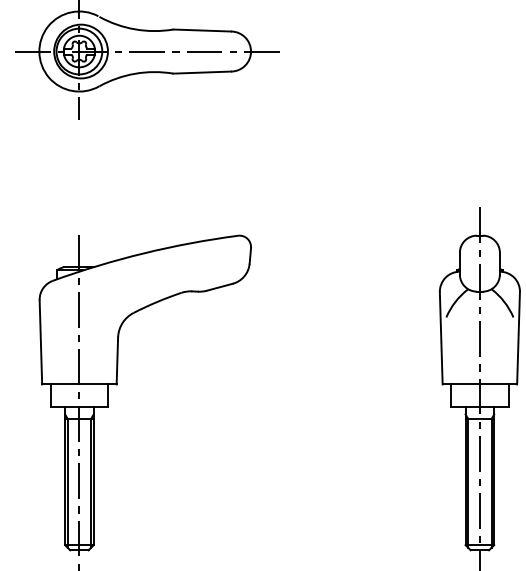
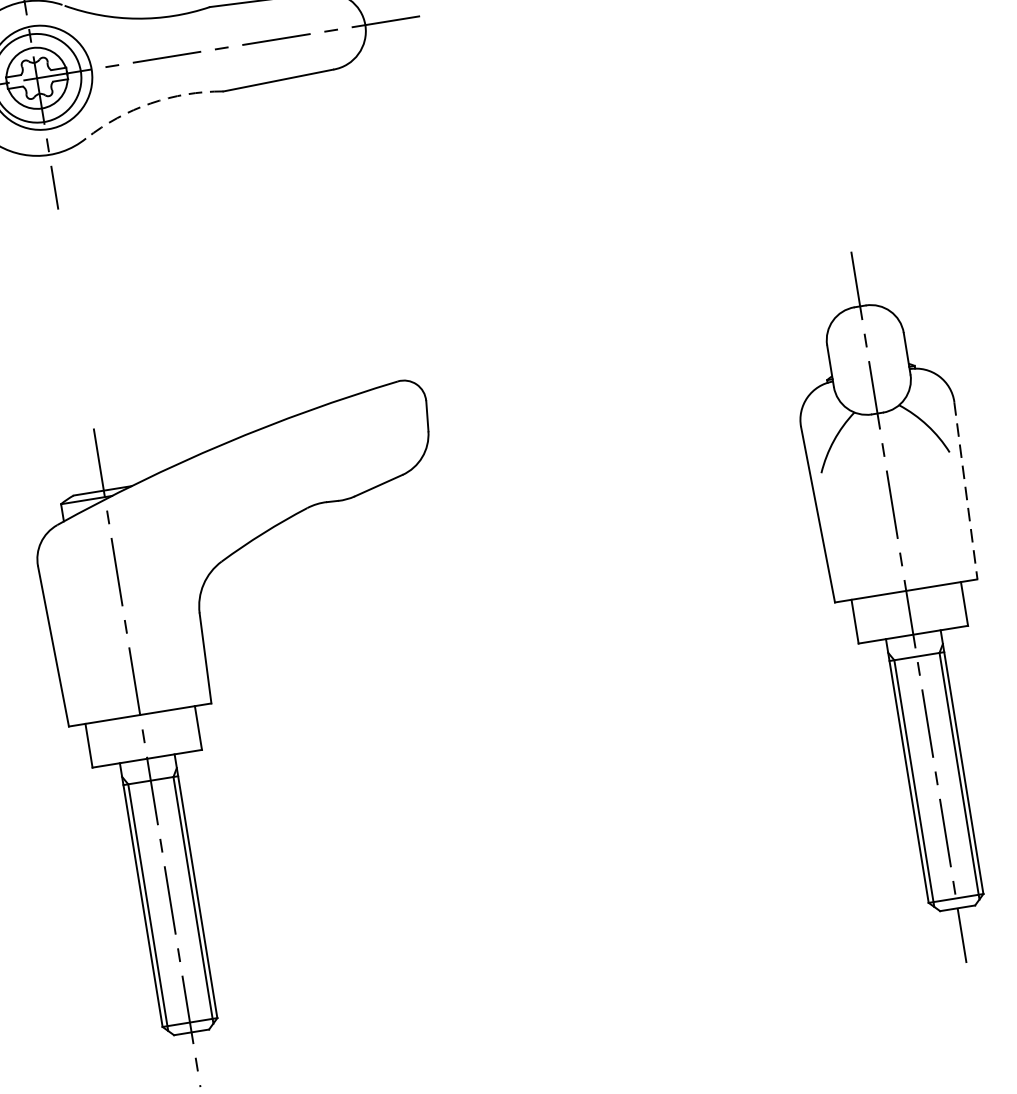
arc: (135, 73) -> (151, 102), solid -> dashed
line: (518, 338) -> (965, 491), solid -> dashed

